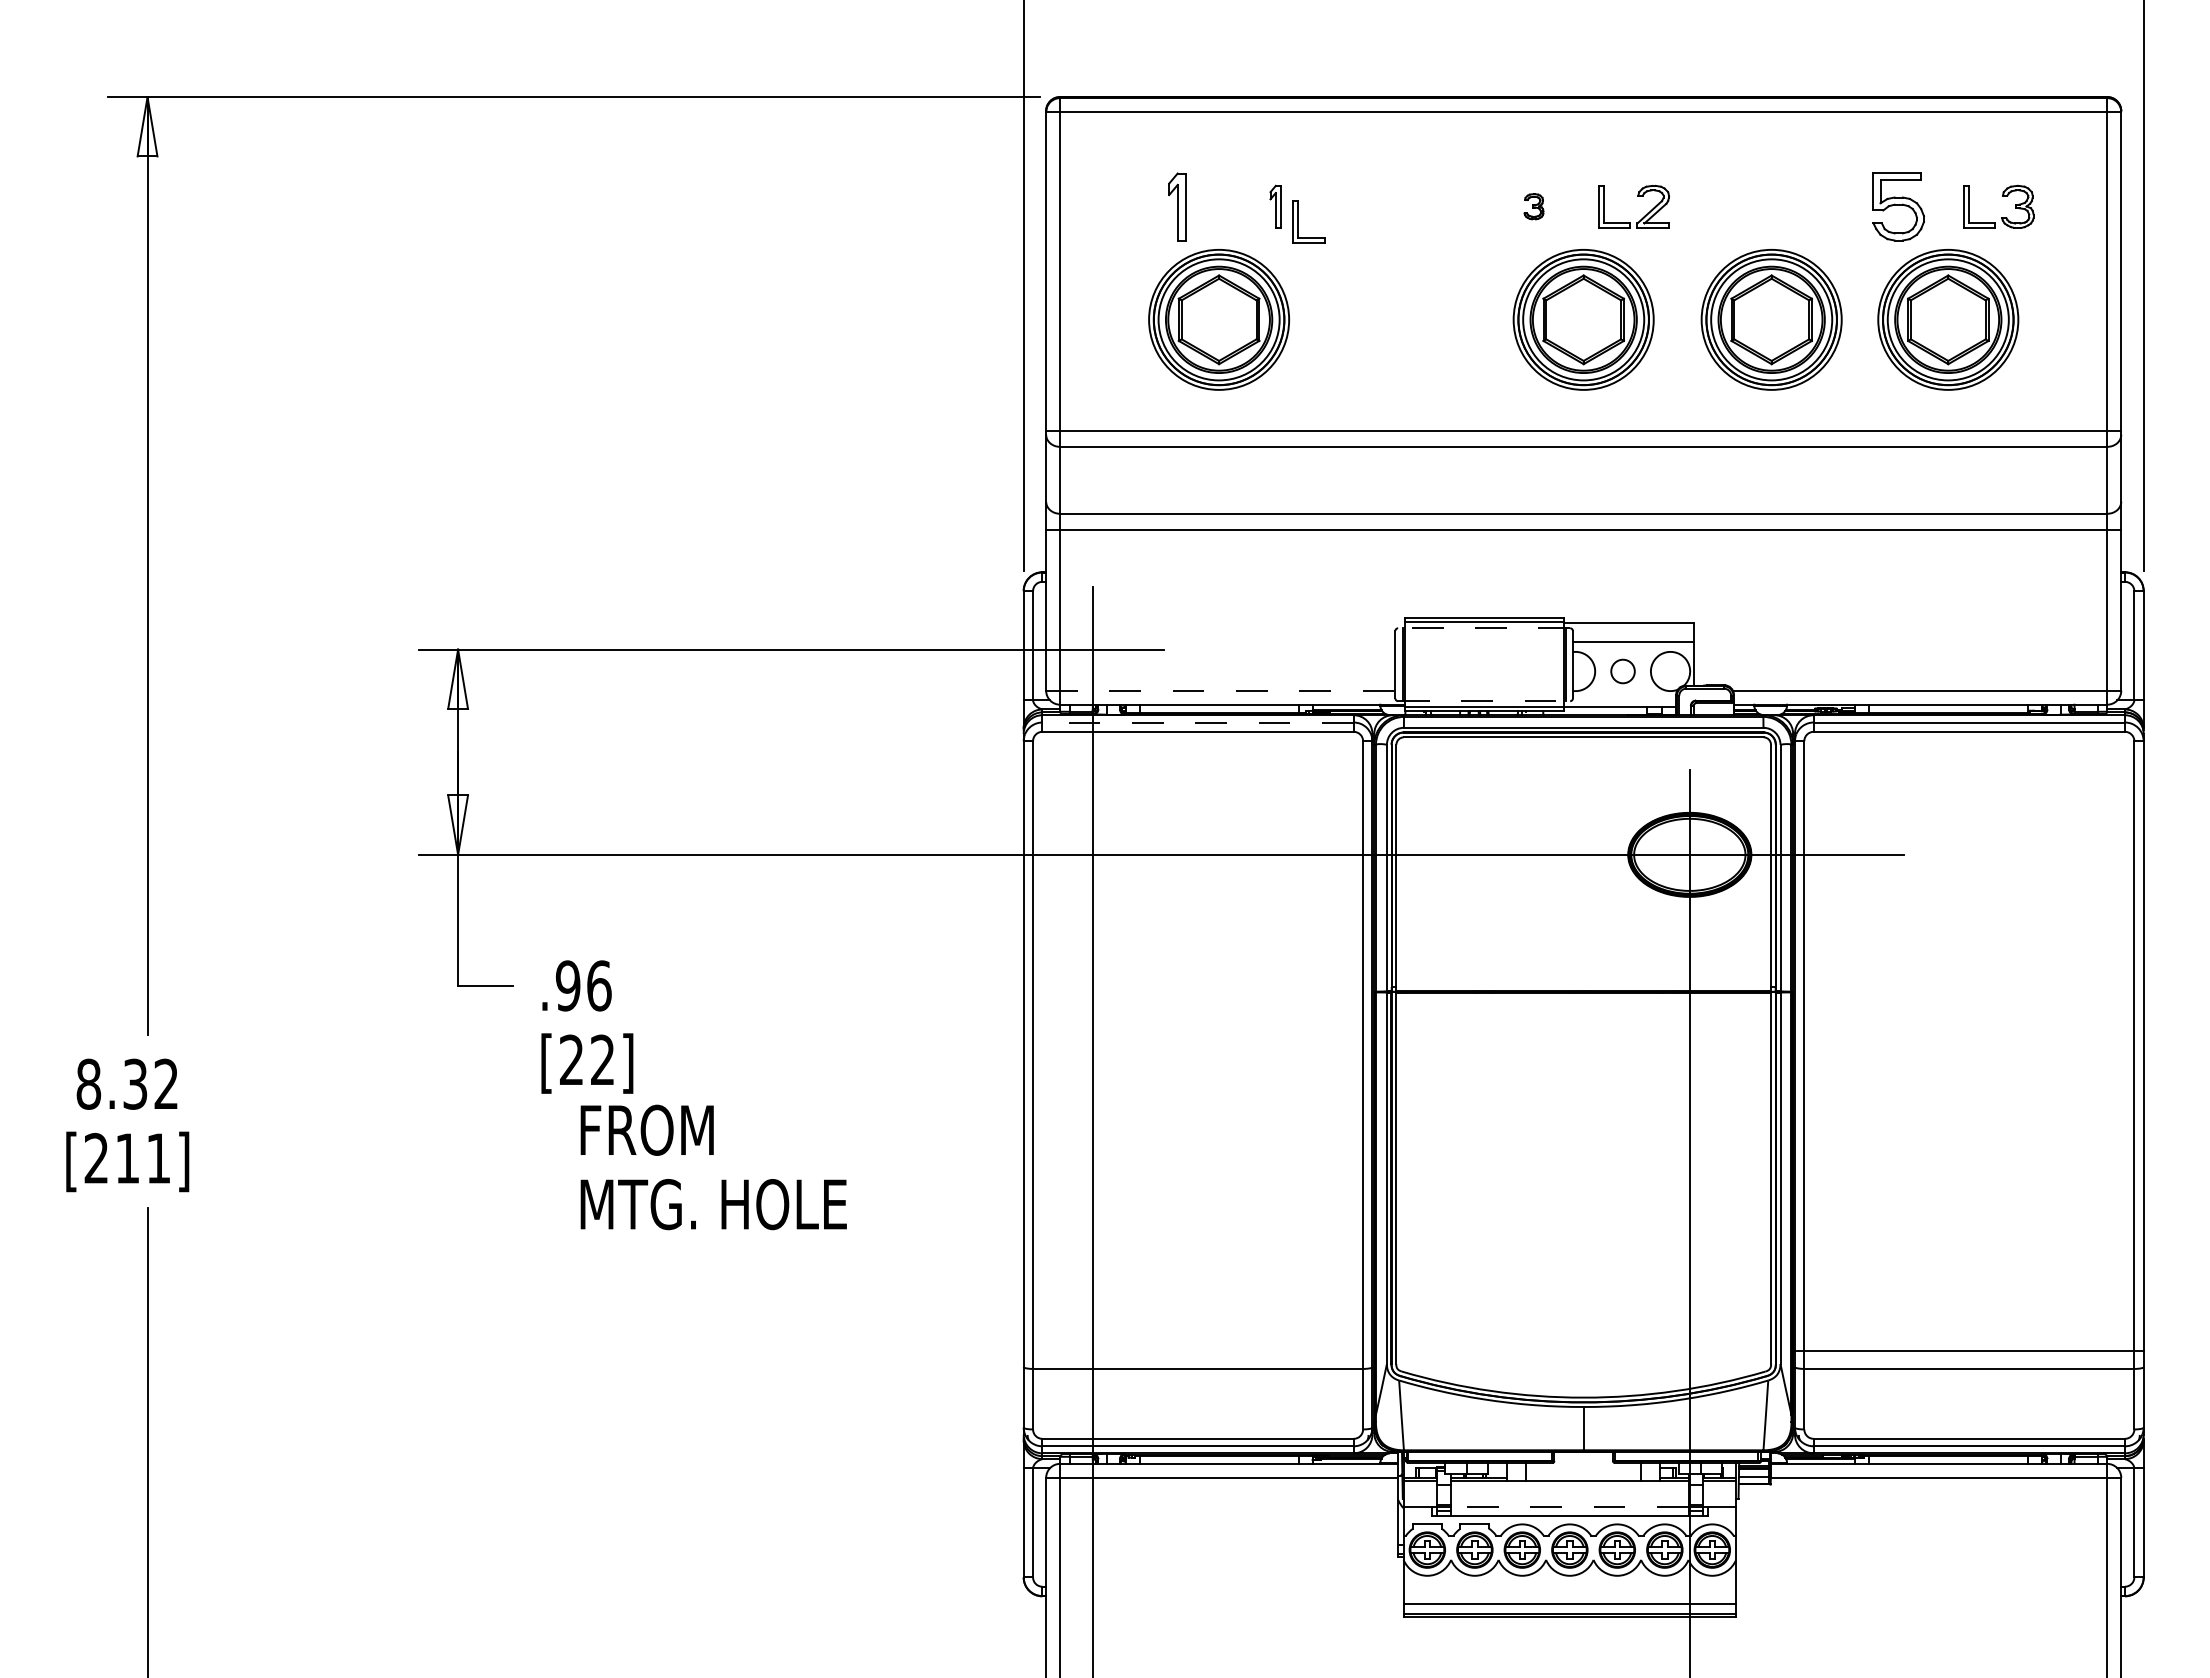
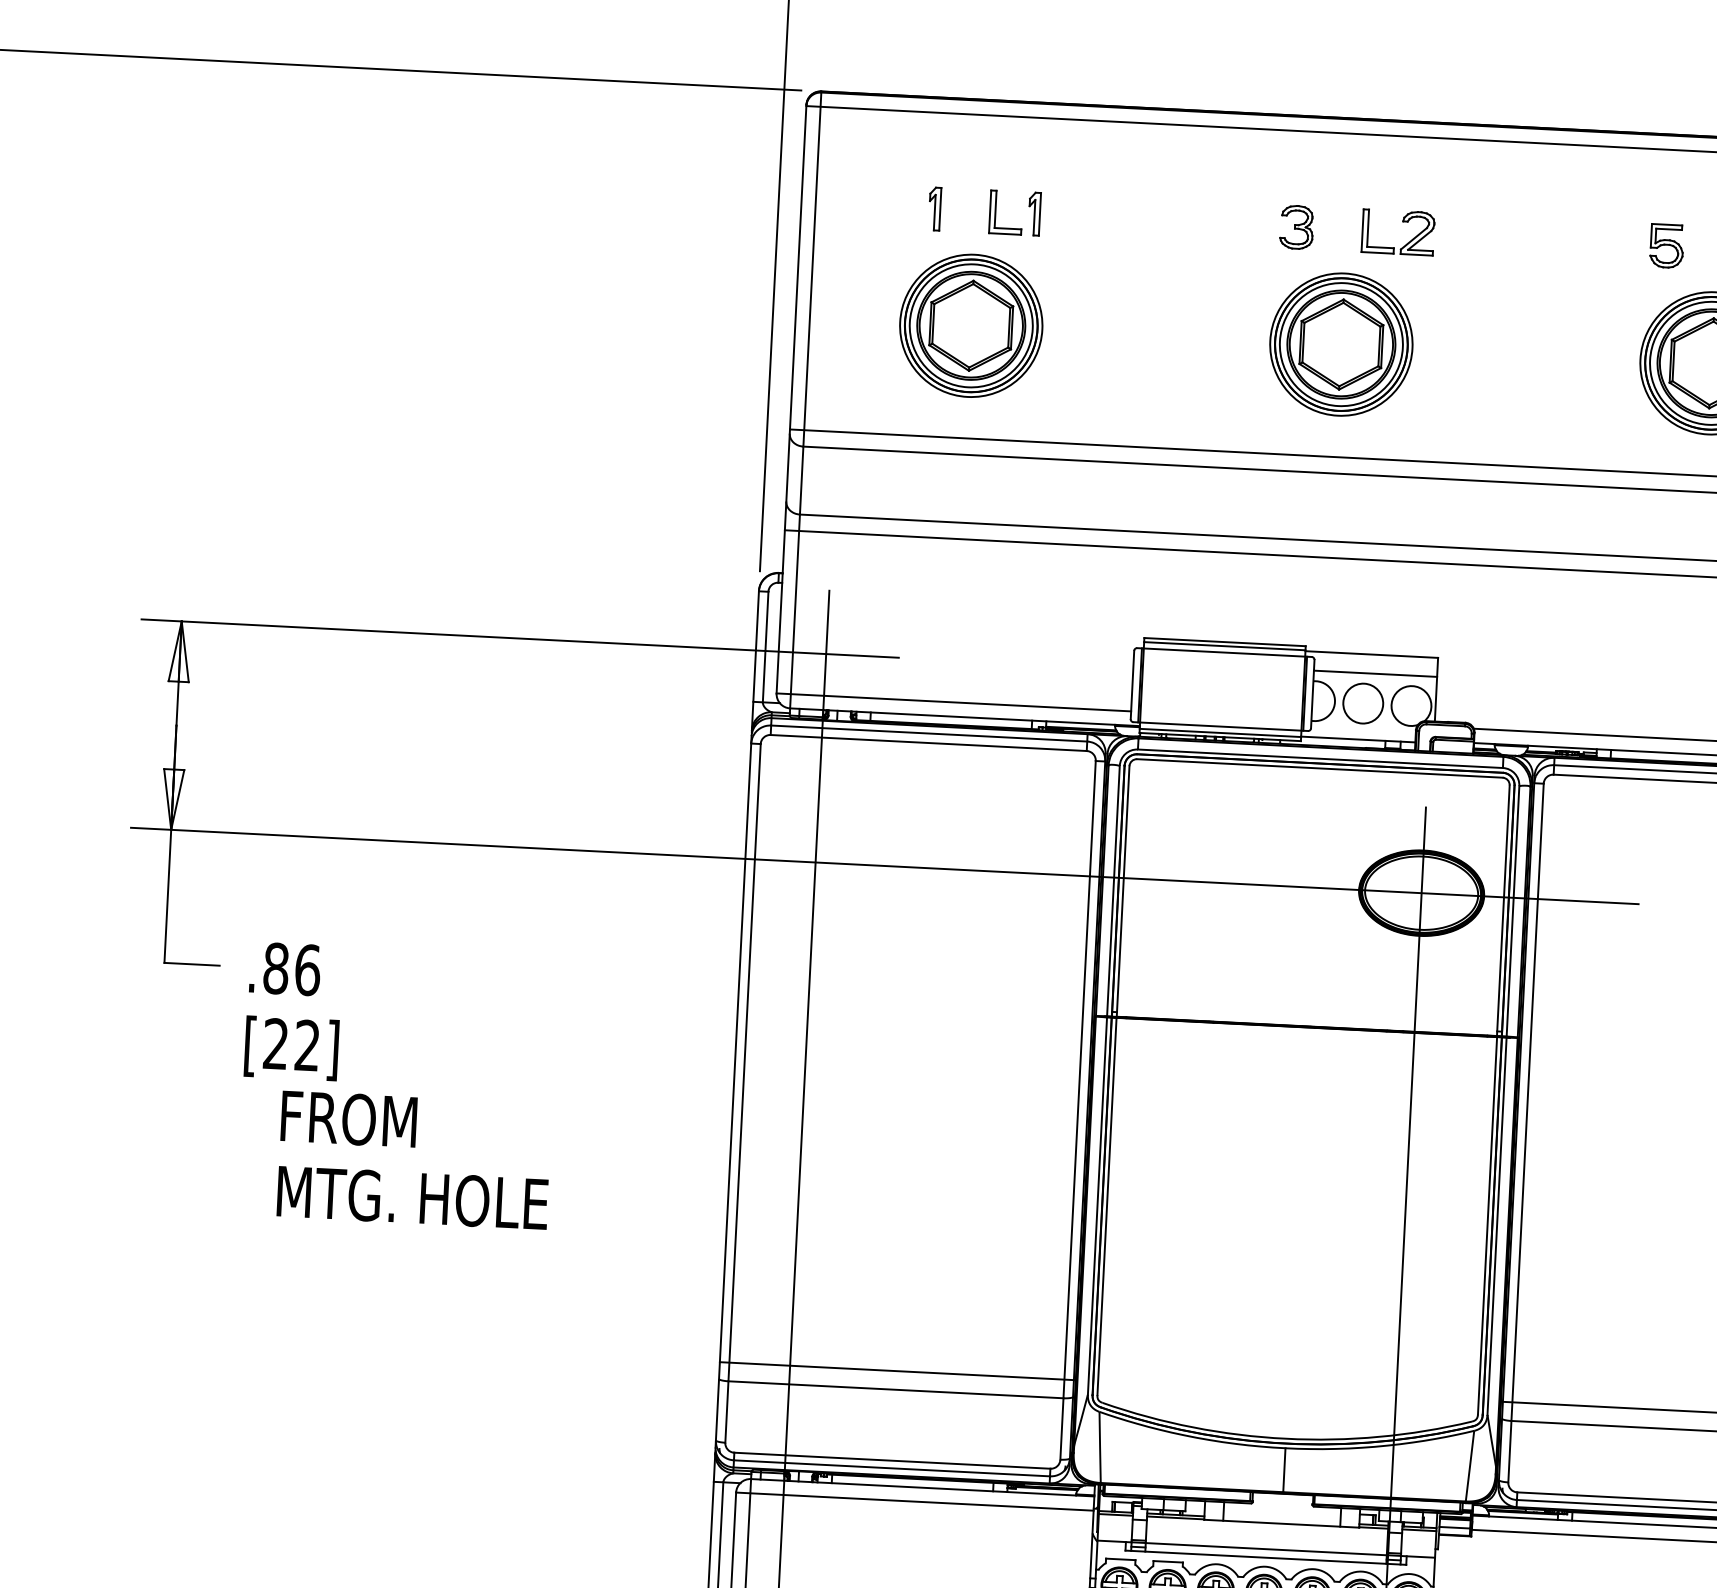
part: (1177, 206) -> (934, 208), size x0.62
part: (1533, 206) -> (1296, 226), size x1.67
part: (1898, 206) -> (1666, 245), size x0.62
part: (1298, 221) -> (995, 211), moved
part: (1771, 319) -> (1532, 353), removed
line: (1484, 628) -> (1224, 652), dashed -> solid
circle: (1622, 671) -> (1362, 703), size x1.67
line: (1220, 690) -> (953, 702), dashed -> solid
line: (1484, 701) -> (1221, 726), dashed -> solid
line: (1198, 722) -> (929, 733), dashed -> solid
text: (567, 985) -> (275, 968), .96 -> .86
line: (1197, 1350) -> (896, 1371), added
line: (1569, 1507) -> (1265, 1549), dashed -> solid

